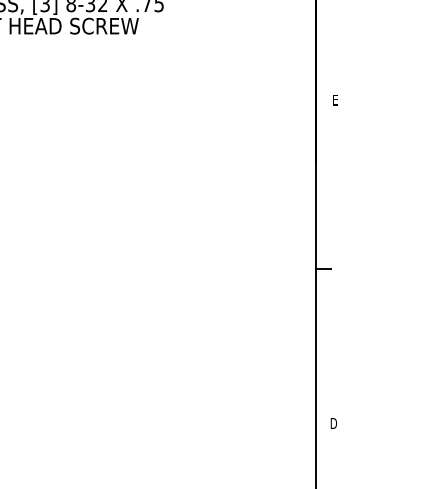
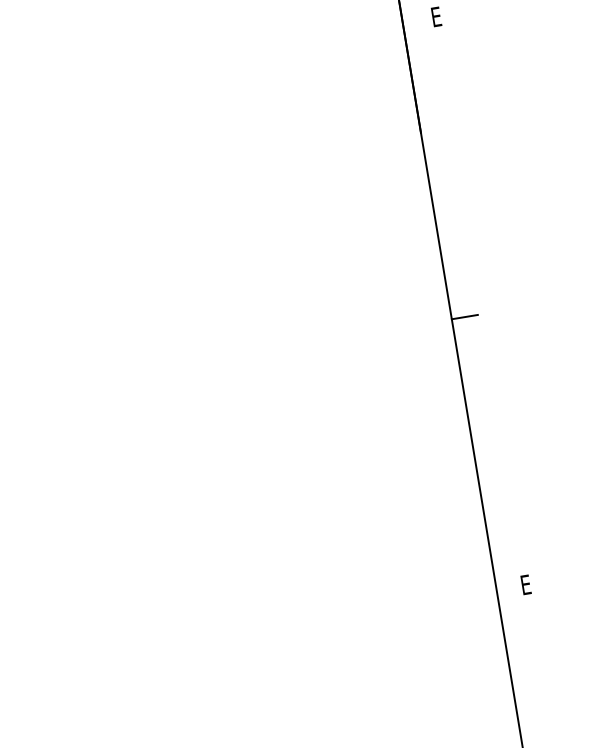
text: (333, 423) -> (526, 584), D -> E

